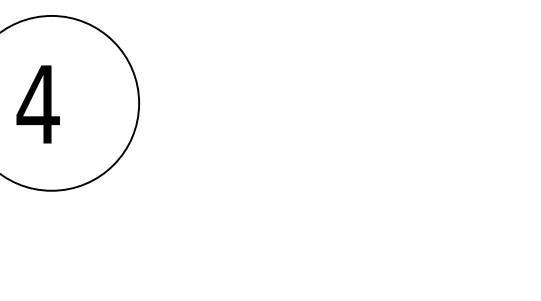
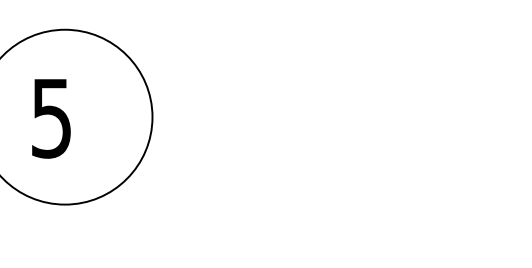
text: (37, 104) -> (50, 118), 4 -> 5

